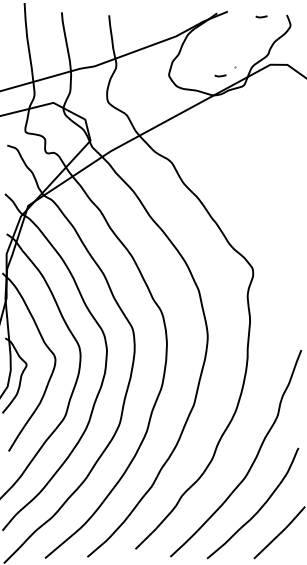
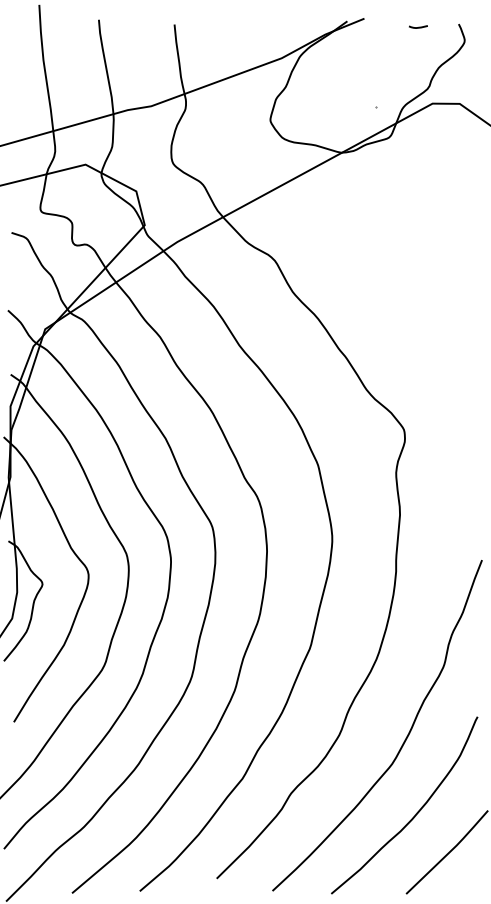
curve: (220, 75) -> (352, 120), removed

